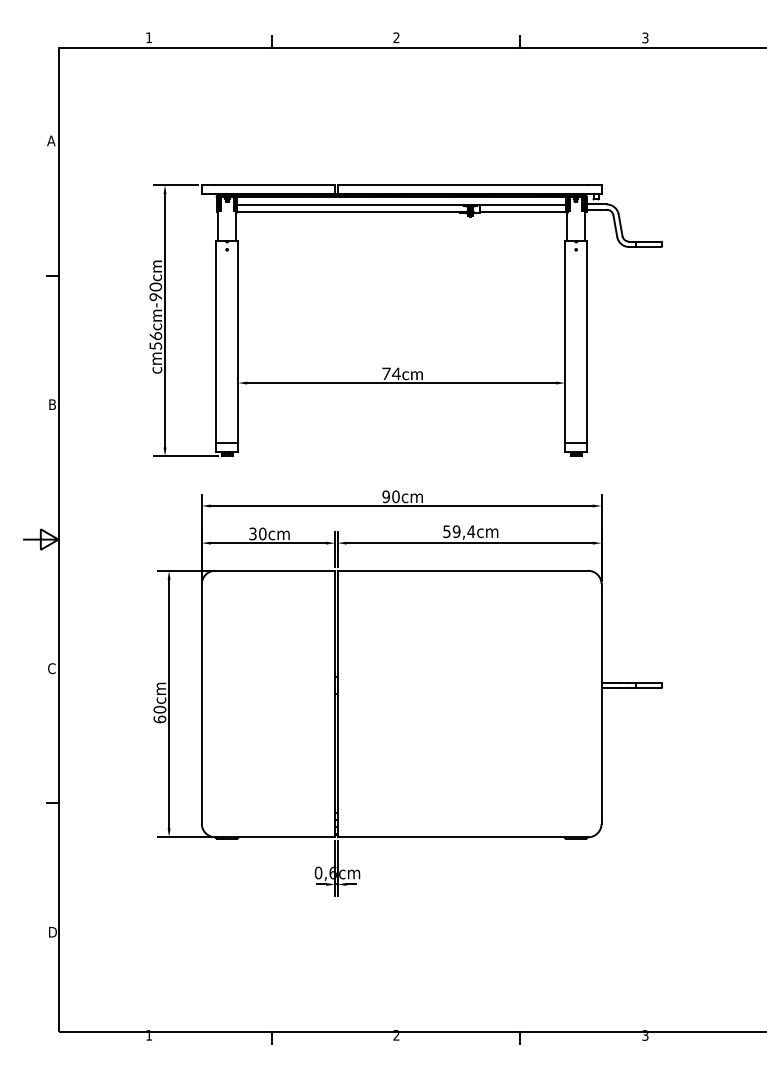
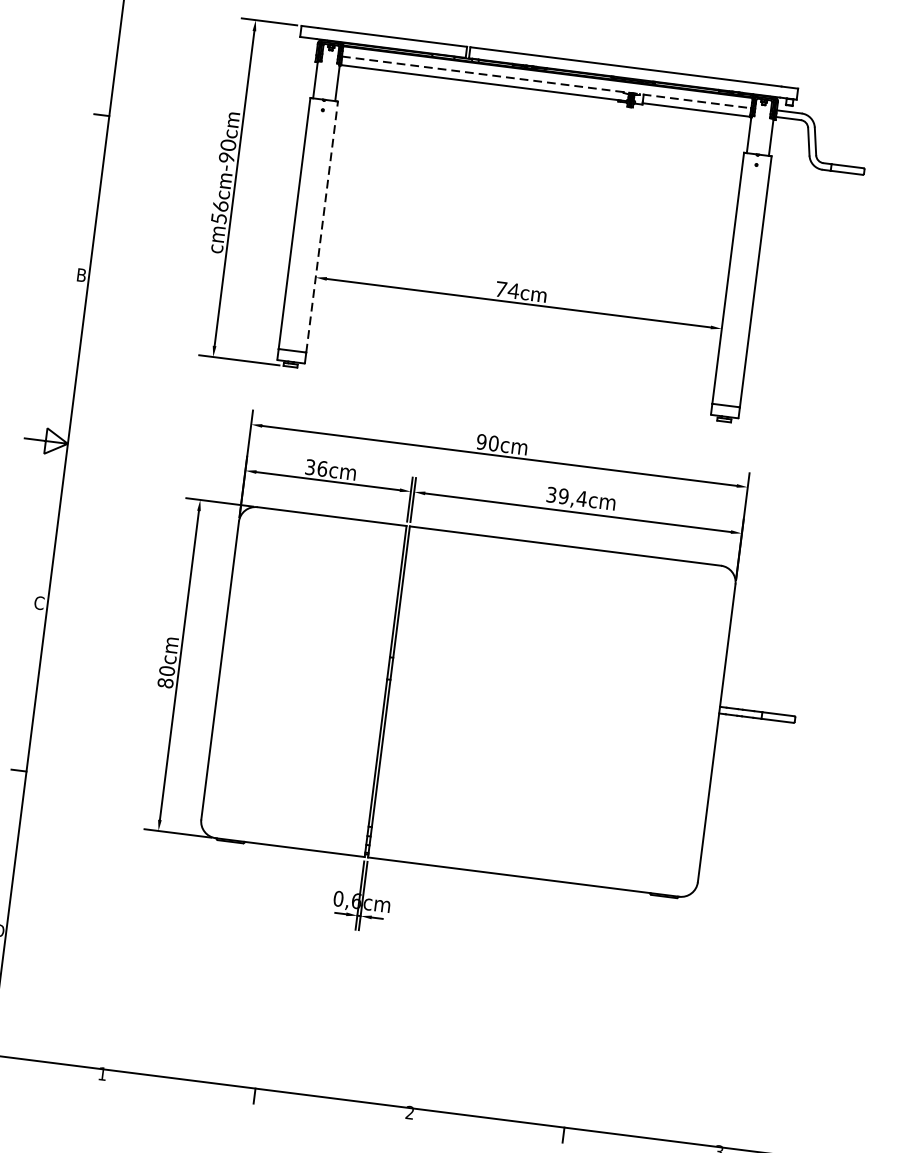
line: (401, 205) -> (546, 82), solid -> dashed
line: (238, 341) -> (322, 225), solid -> dashed
text: (446, 530) -> (551, 493), 59,4cm -> 39,4cm
text: (262, 533) -> (322, 468), 30cm -> 36cm
text: (159, 719) -> (165, 683), 60cm -> 80cm

